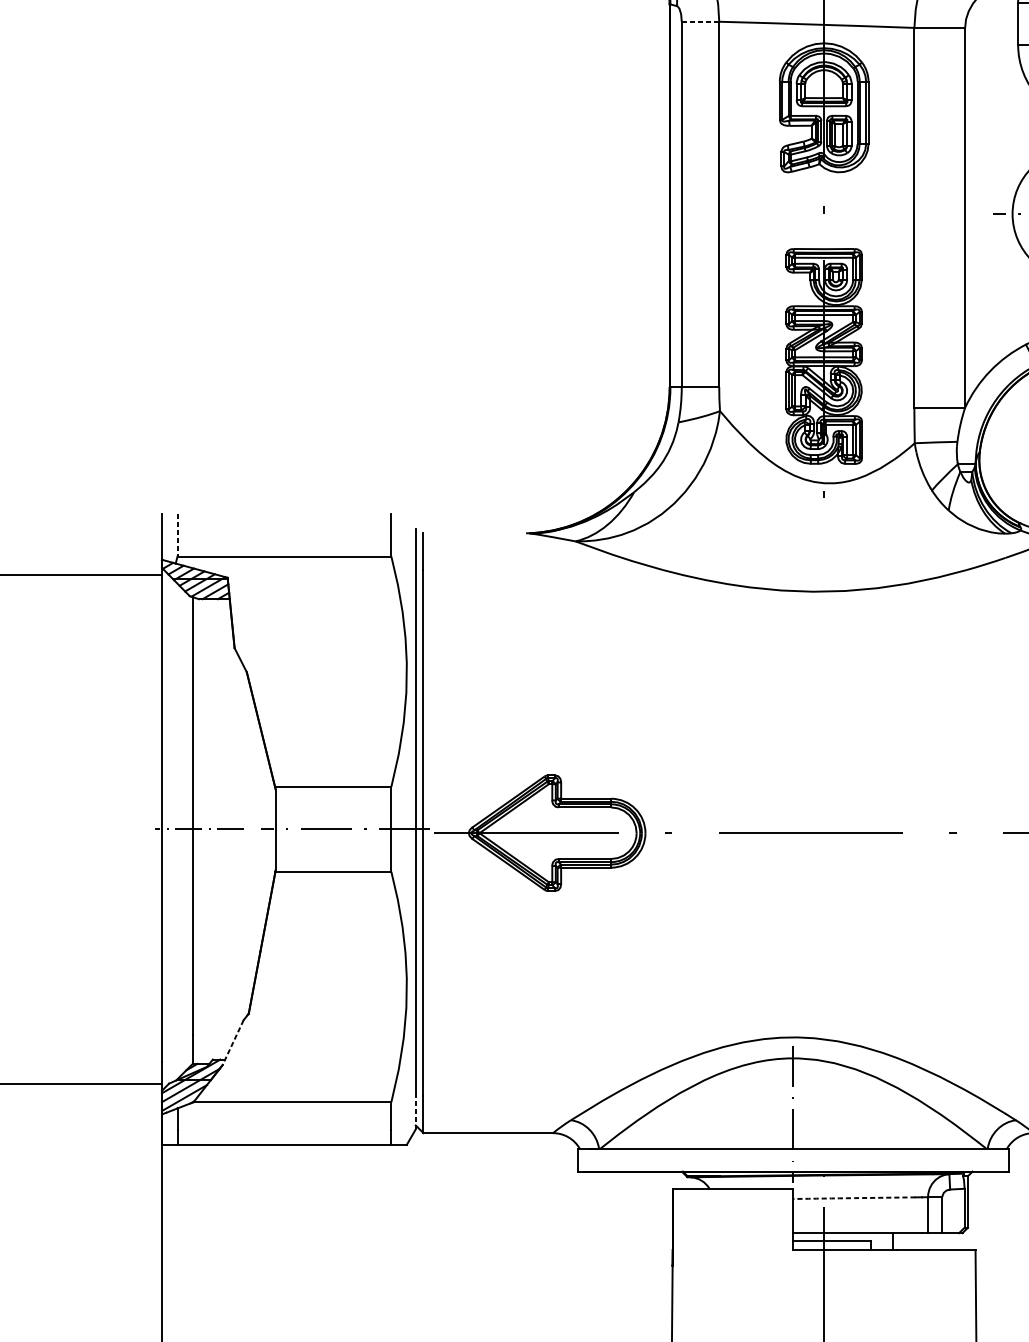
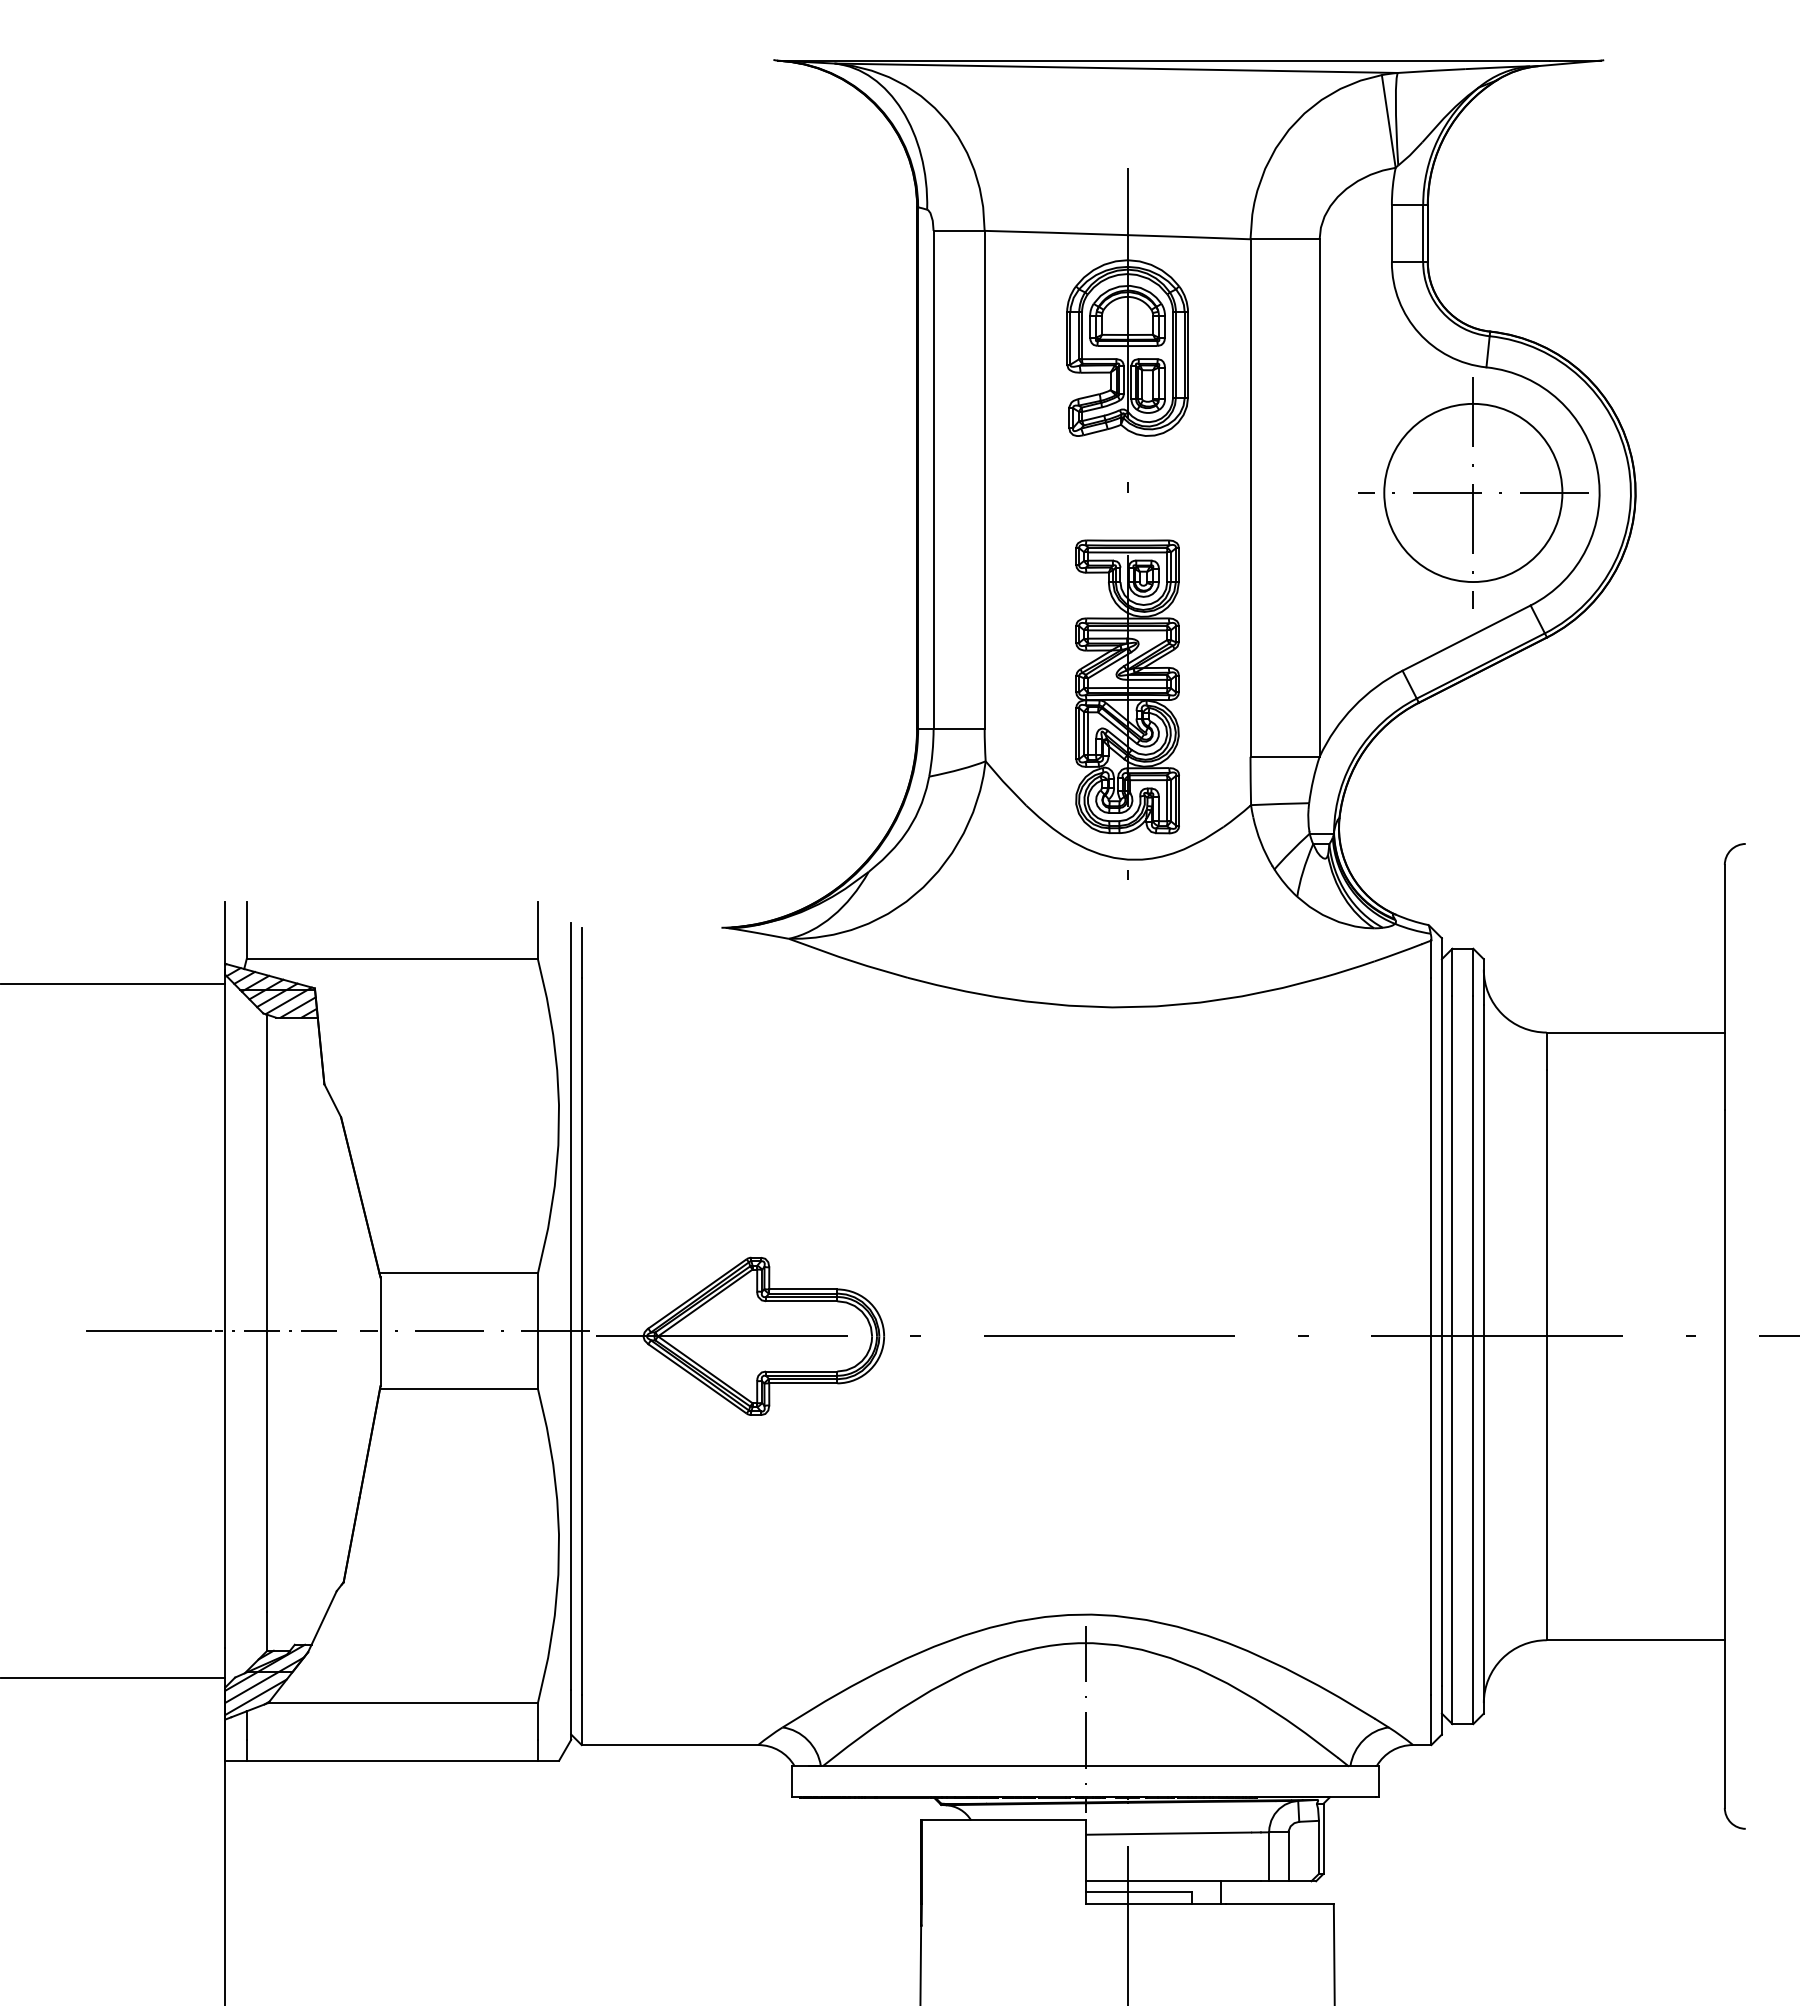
line: (700, 21) -> (959, 230), dashed -> solid
line: (177, 535) -> (246, 930), dashed -> solid
line: (106, 829) -> (149, 1331), added
line: (233, 1042) -> (322, 1621), dashed -> solid
line: (415, 1111) -> (571, 1715), dashed -> solid
arc: (854, 1198) -> (1168, 1833), dashed -> solid

